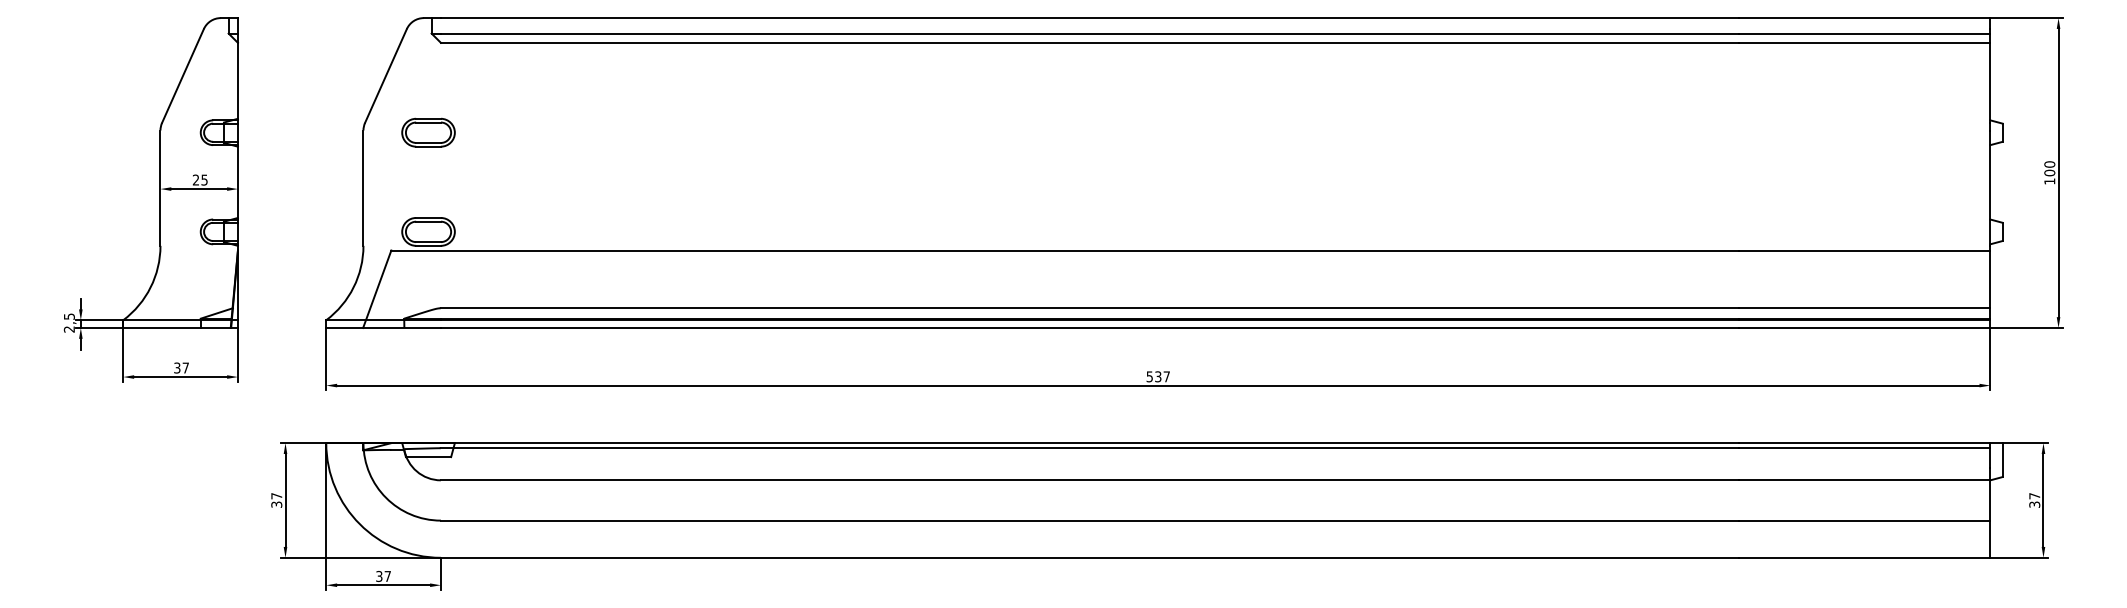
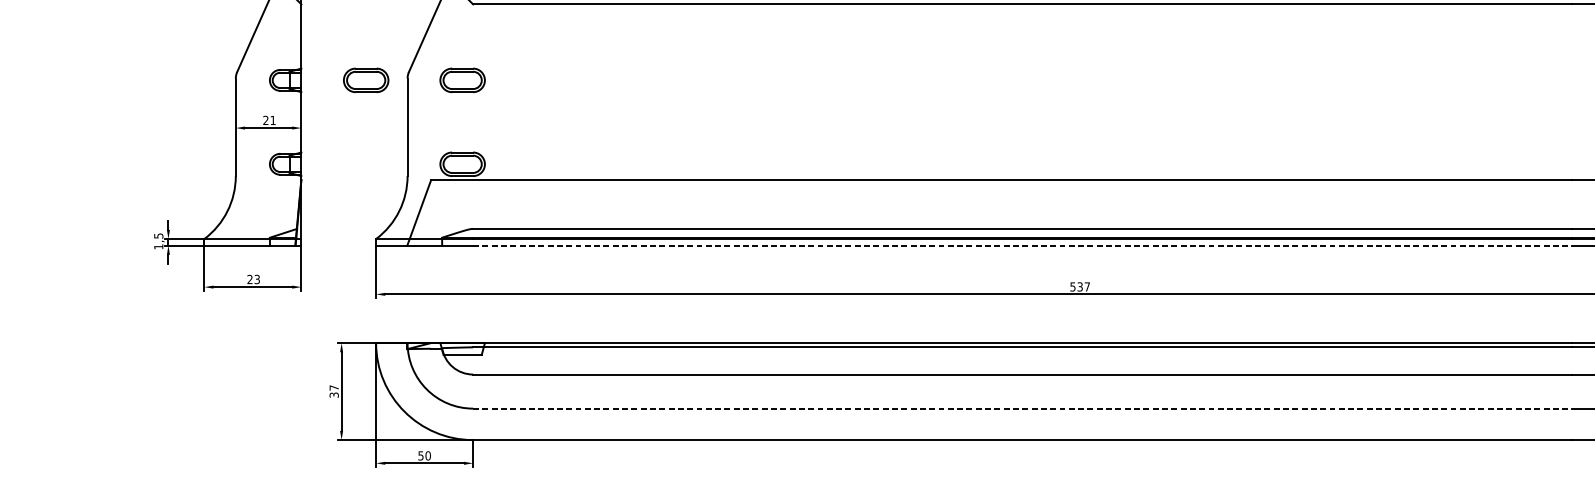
part: (314, 132) -> (366, 80), added
text: (204, 179) -> (273, 119), 25 -> 21
line: (1090, 327) -> (1022, 245), solid -> dashed
text: (68, 329) -> (157, 246), 2,5 -> 1,5
text: (181, 367) -> (253, 279), 37 -> 23
line: (1090, 520) -> (1022, 408), solid -> dashed
text: (383, 576) -> (424, 455), 37 -> 50

